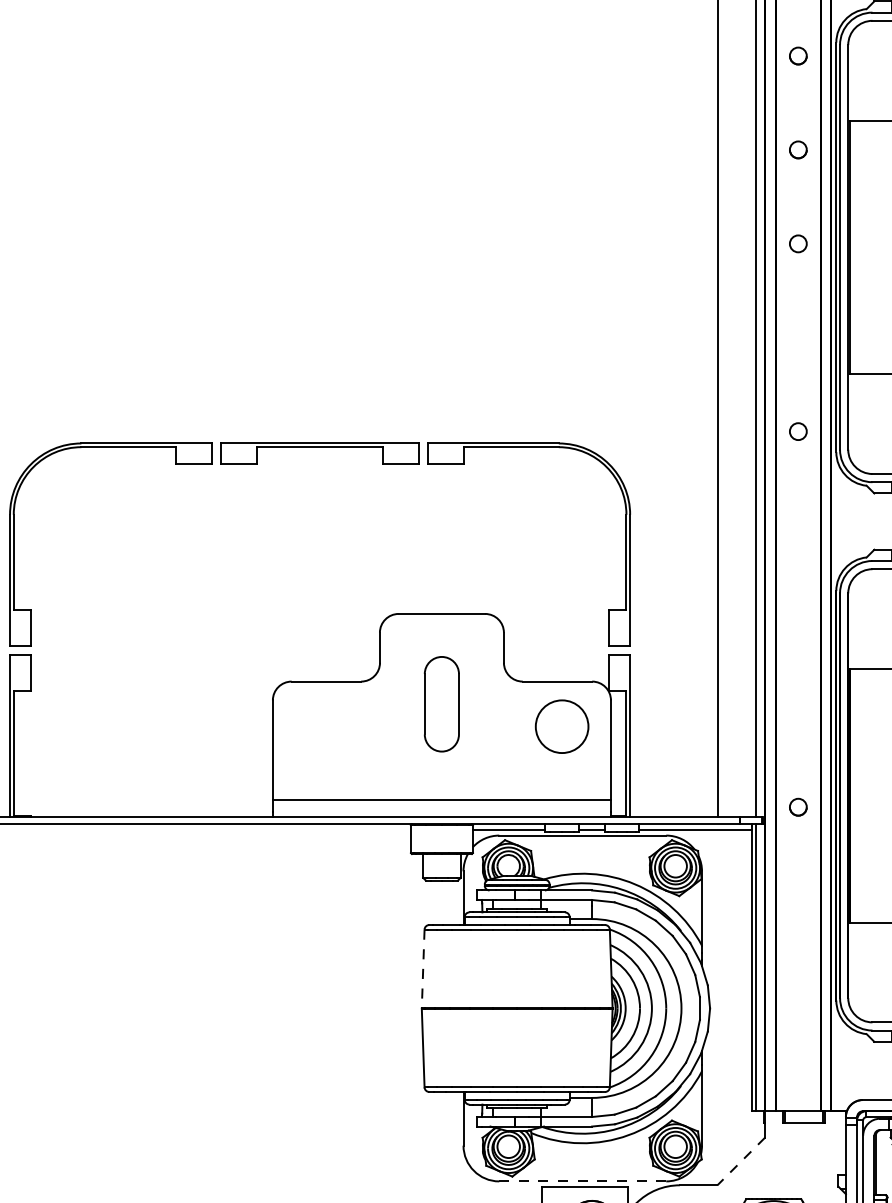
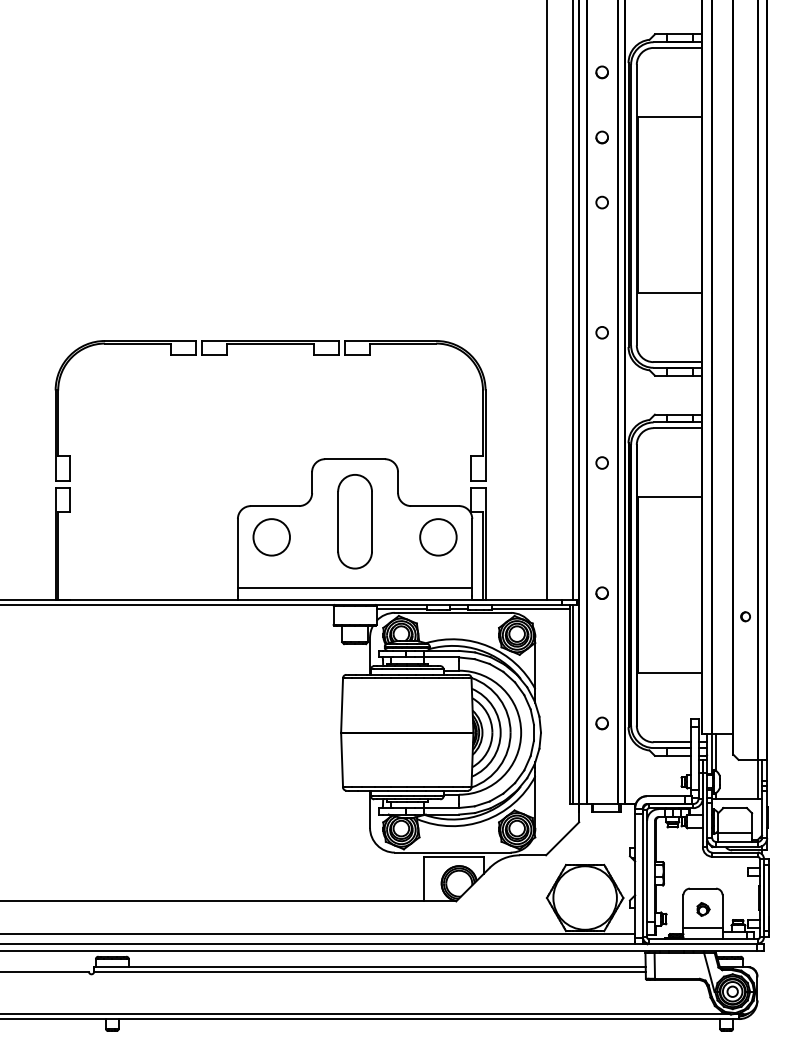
circle: (797, 618) -> (601, 462), added
part: (441, 703) -> (354, 521), size x1.43
circle: (321, 726) -> (271, 537), added
line: (423, 969) -> (342, 705), dashed -> solid
part: (797, 995) -> (601, 723), added
line: (741, 1162) -> (562, 839), dashed -> solid
line: (582, 1181) -> (452, 852), dashed -> solid

